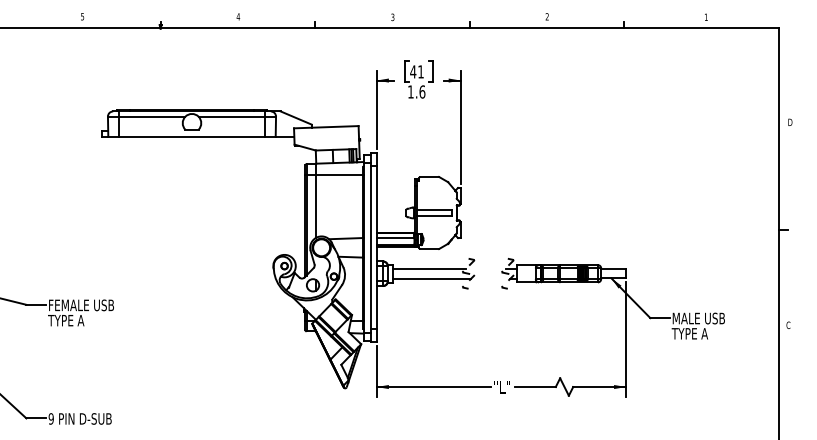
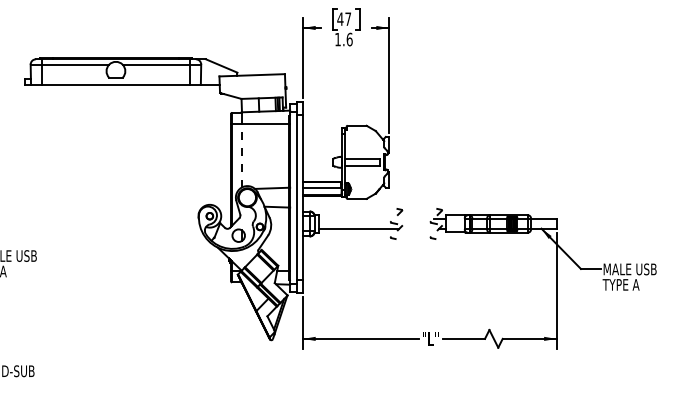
text: (420, 71) -> (347, 18), 41 -> 47
line: (315, 206) -> (241, 155), solid -> dashed
line: (429, 268) -> (356, 218), removed

